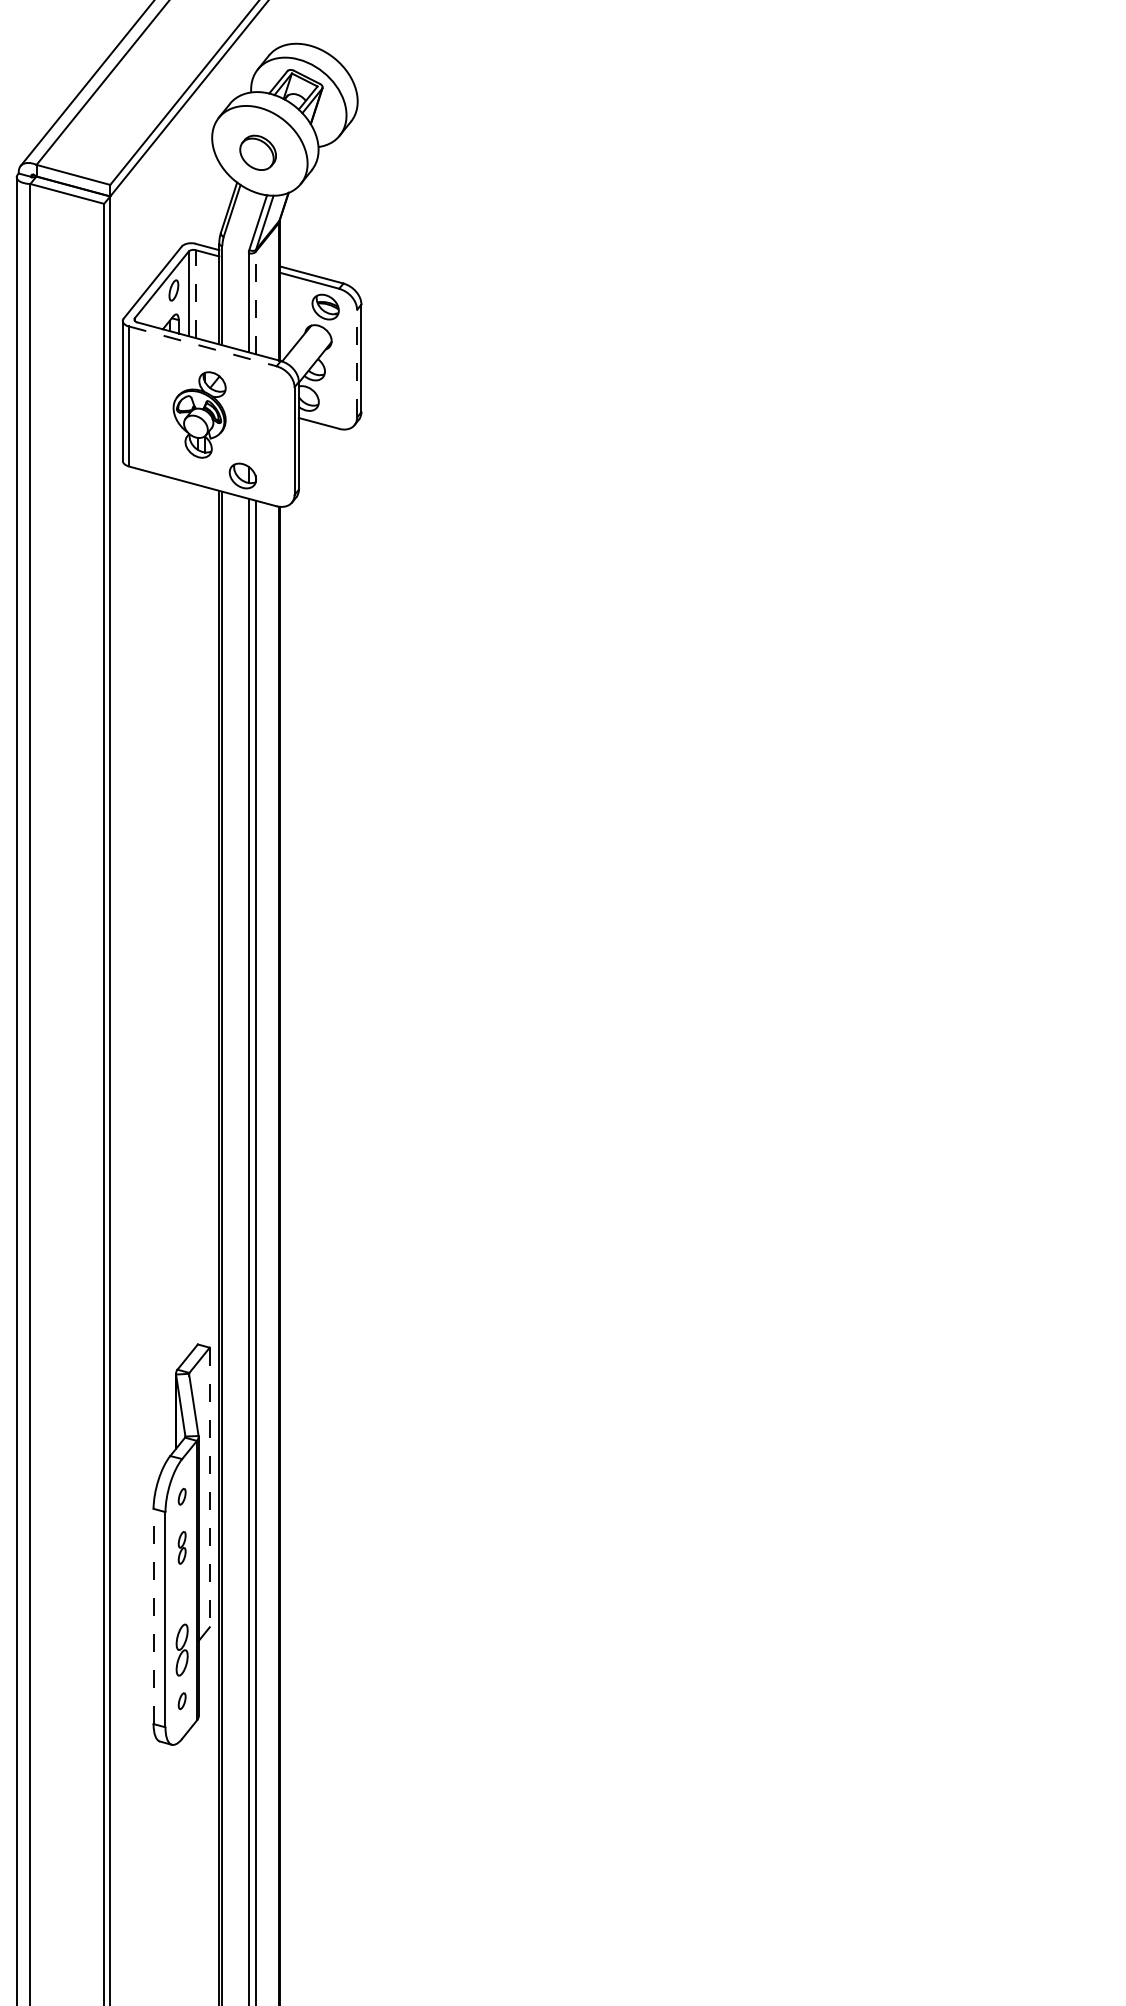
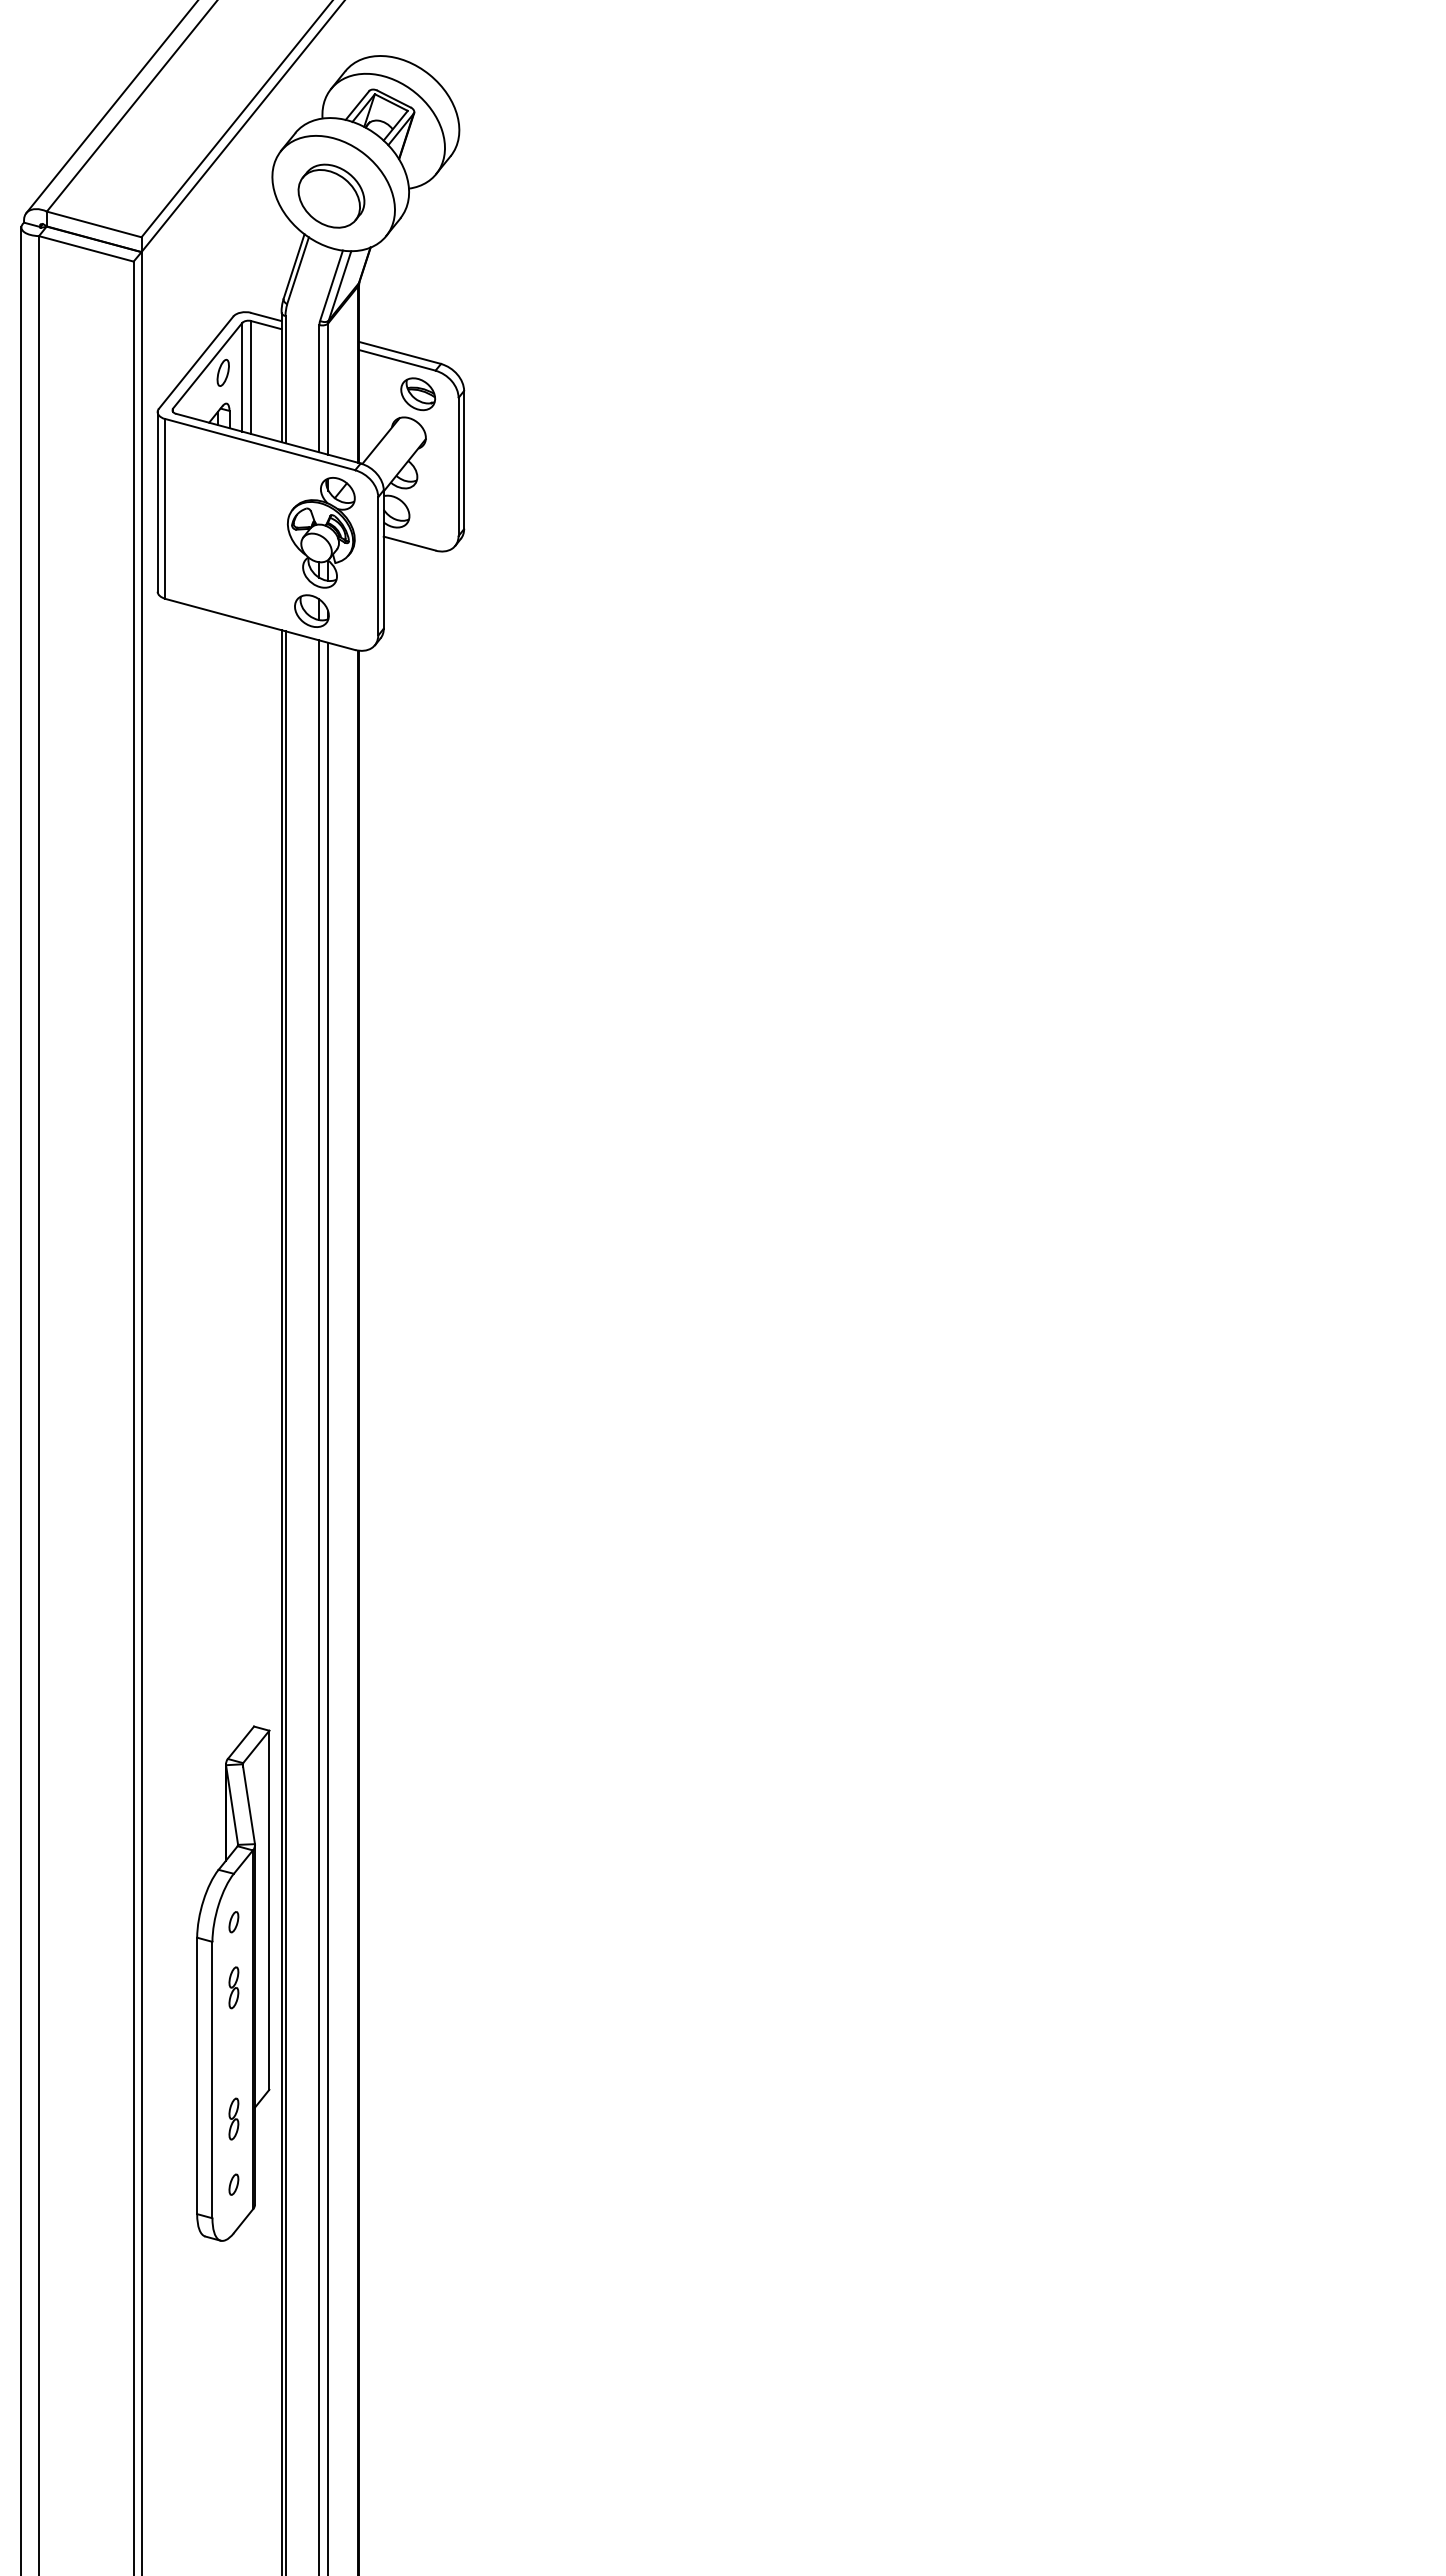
part: (258, 152) -> (331, 195), size x1.43
line: (195, 294) -> (251, 377), dashed -> solid
line: (255, 303) -> (328, 389), dashed -> solid
line: (202, 346) -> (260, 444), dashed -> solid
line: (357, 363) -> (458, 466), dashed -> solid
part: (199, 414) -> (321, 532), moved
line: (209, 1487) -> (269, 1910), dashed -> solid
line: (153, 1616) -> (197, 2075), dashed -> solid
part: (181, 1649) -> (233, 2118), size x0.62

